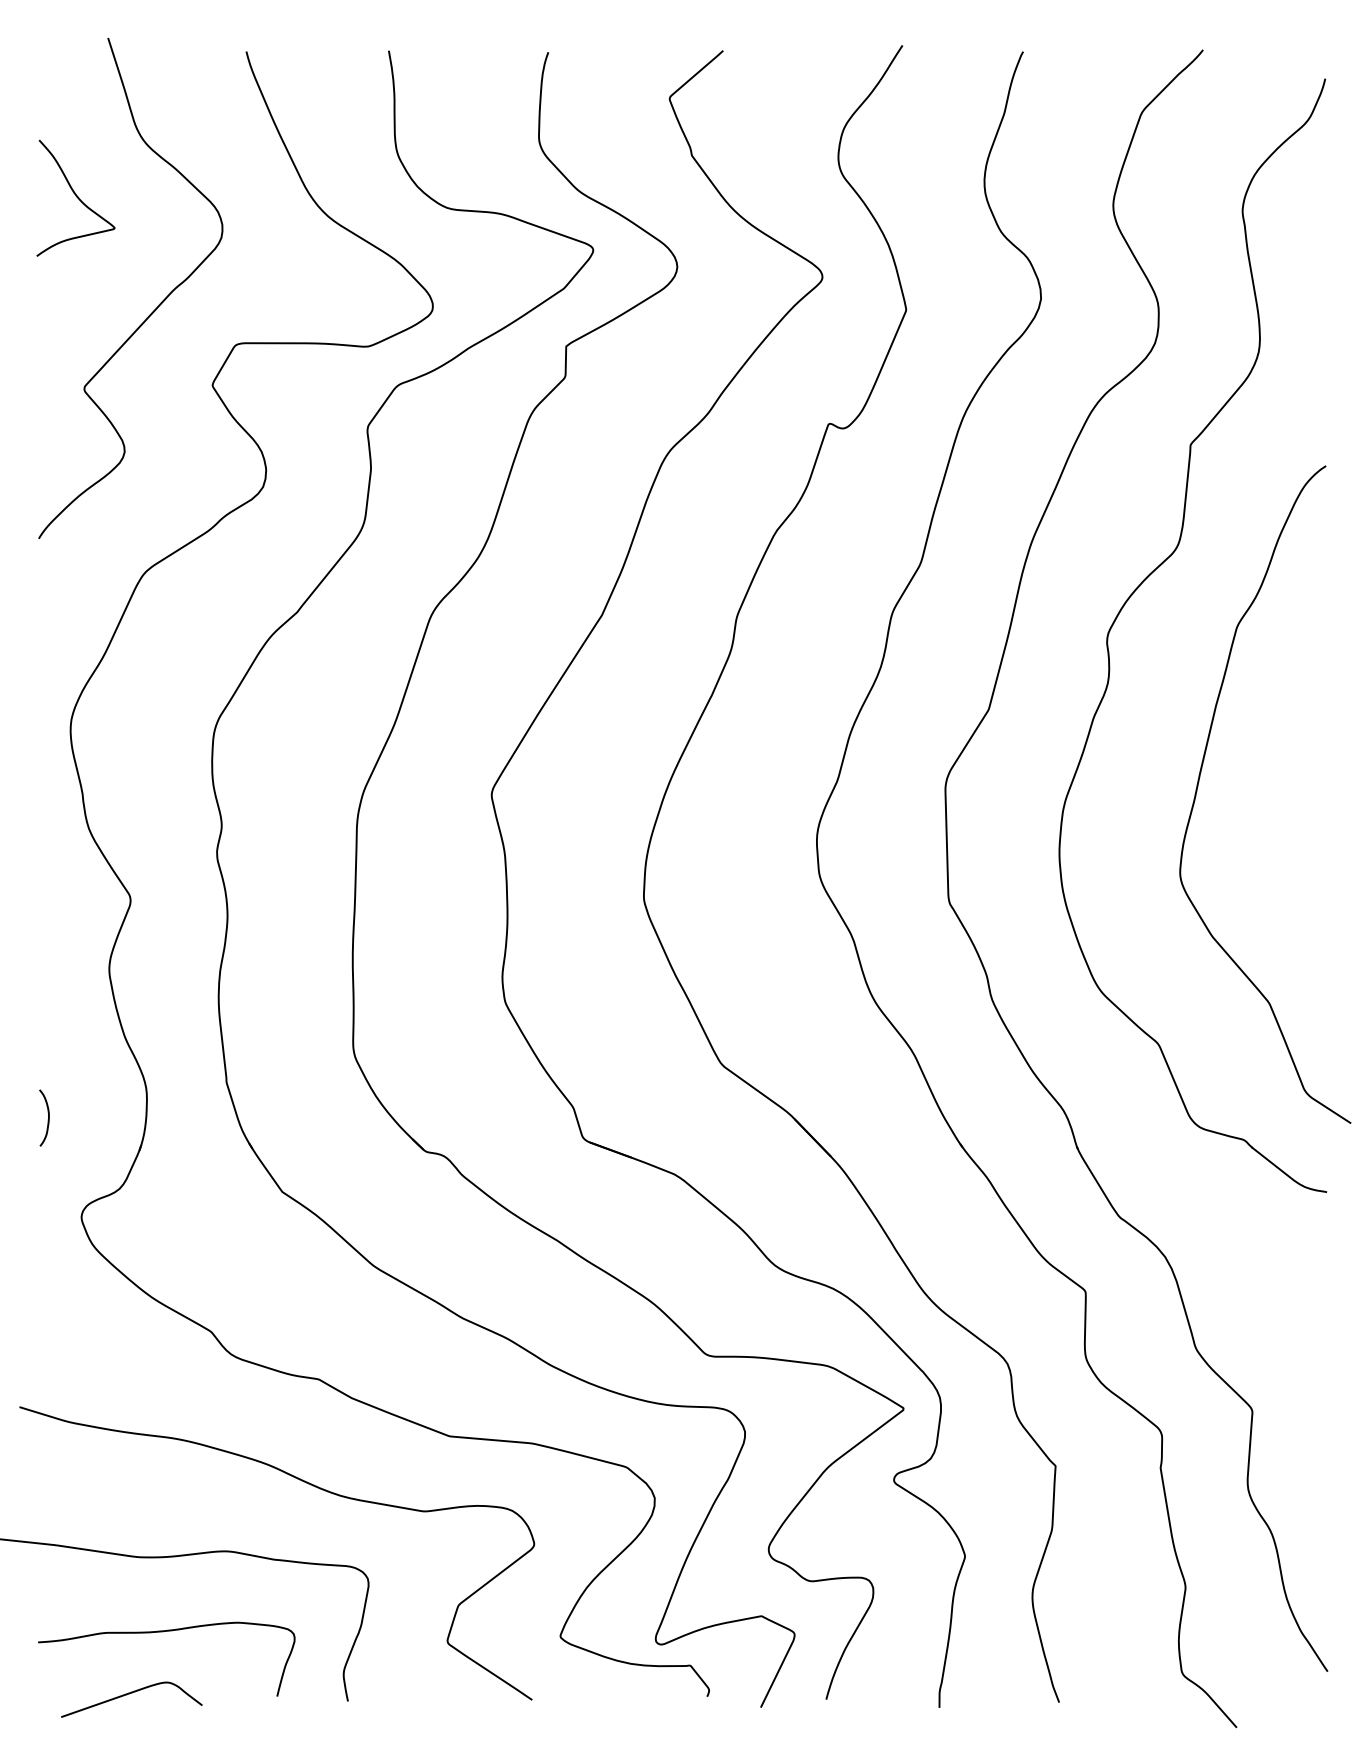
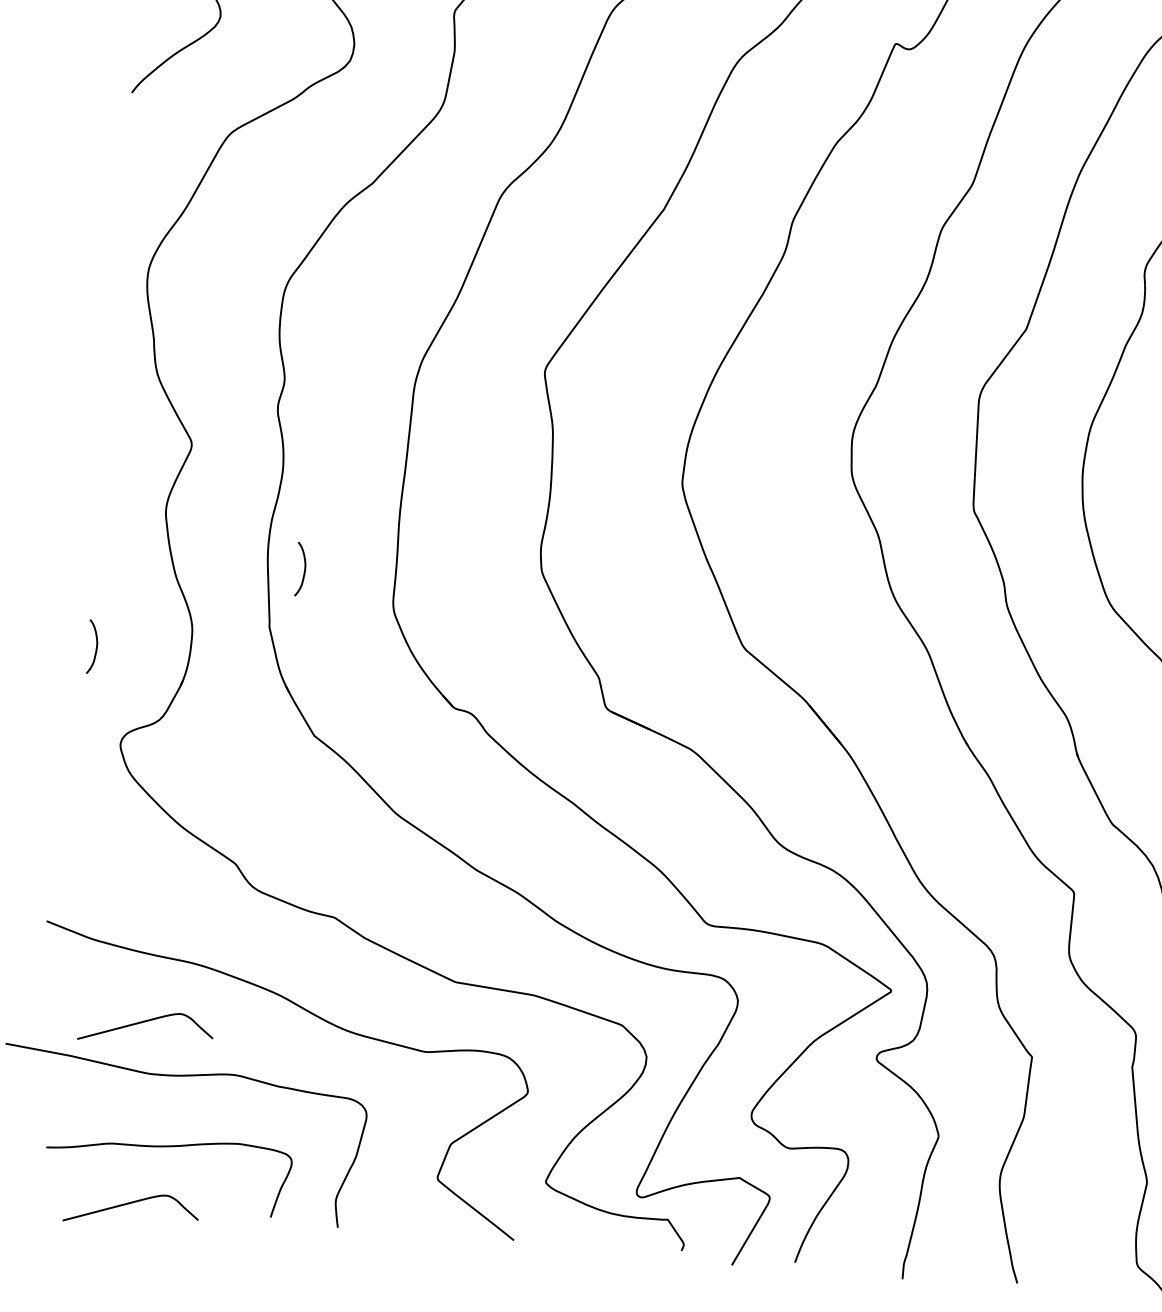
curve: (258, 1019) -> (304, 569), added
curve: (129, 1504) -> (144, 1022), added

